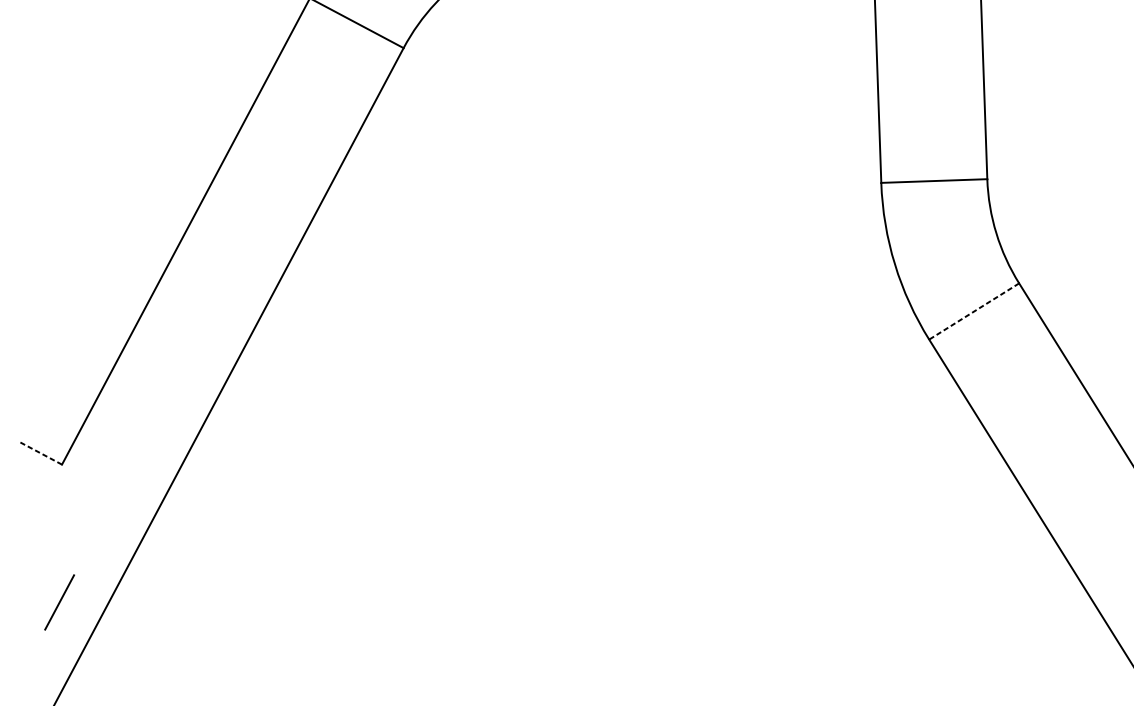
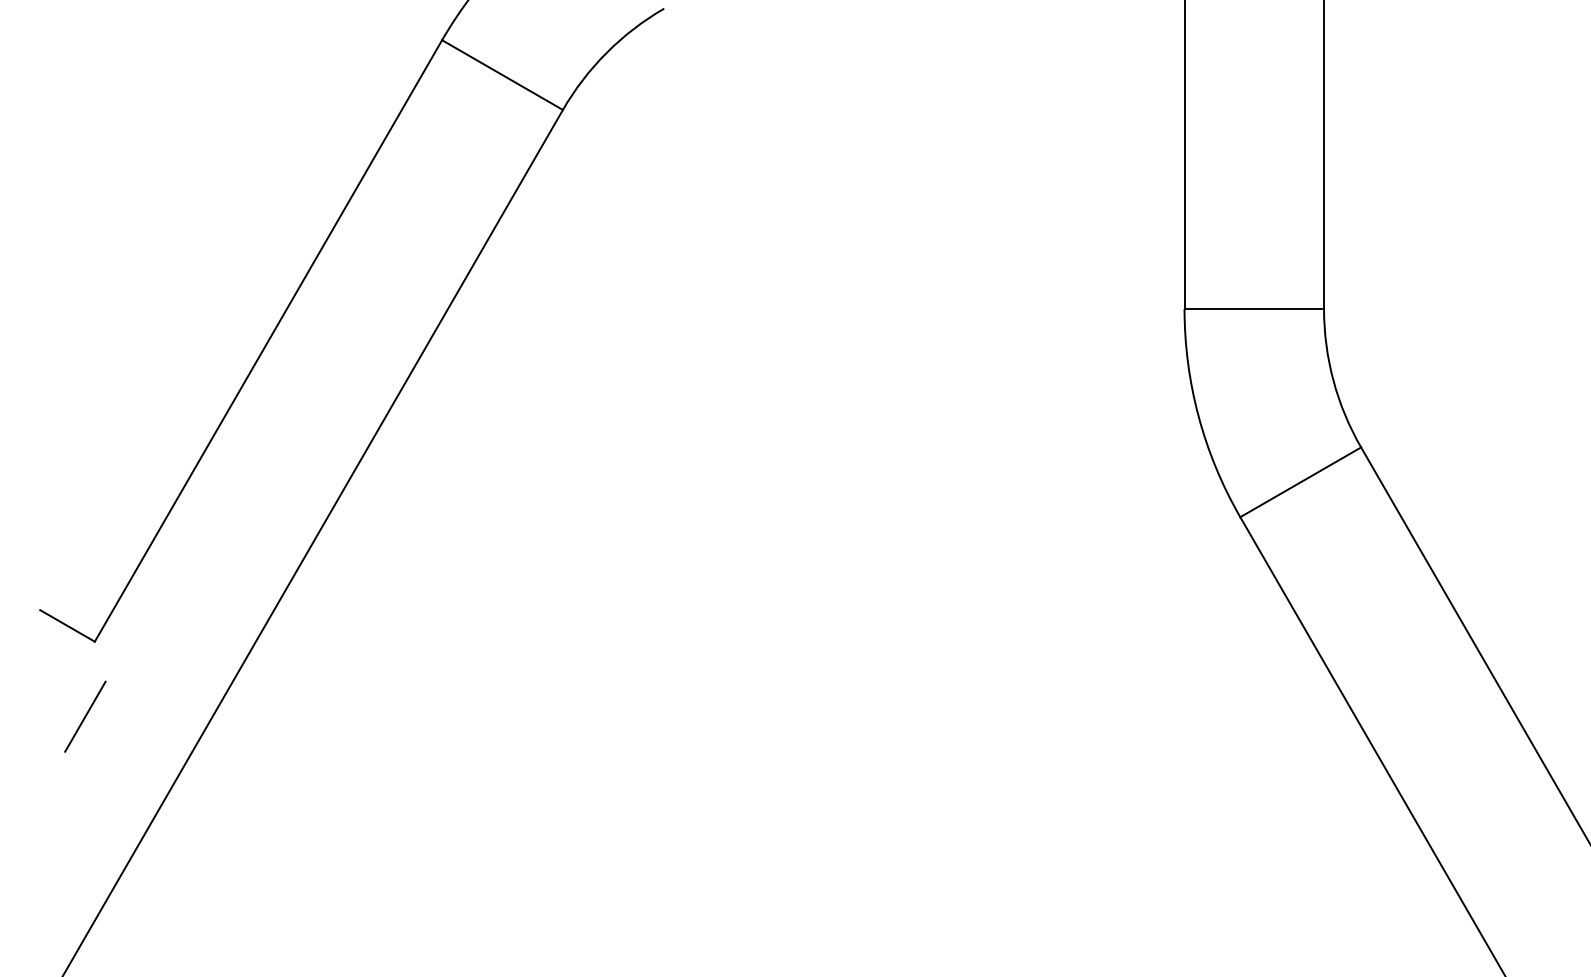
line: (974, 311) -> (1300, 482), dashed -> solid
line: (40, 453) -> (67, 625), dashed -> solid
line: (59, 602) -> (85, 716), moved

